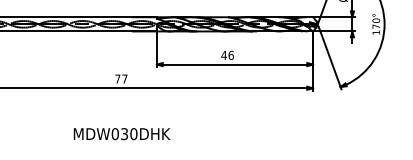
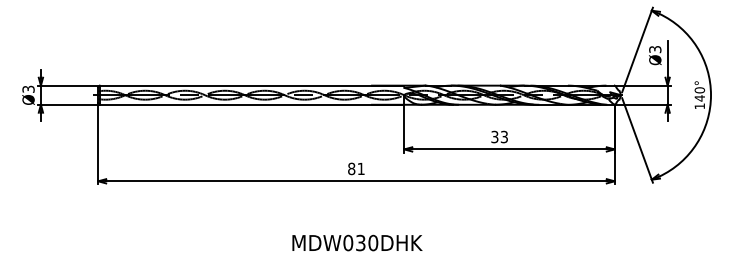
text: (376, 26) -> (699, 98), 170° -> 140°
text: (227, 55) -> (499, 136), 46 -> 33
text: (121, 78) -> (356, 168), 77 -> 81

